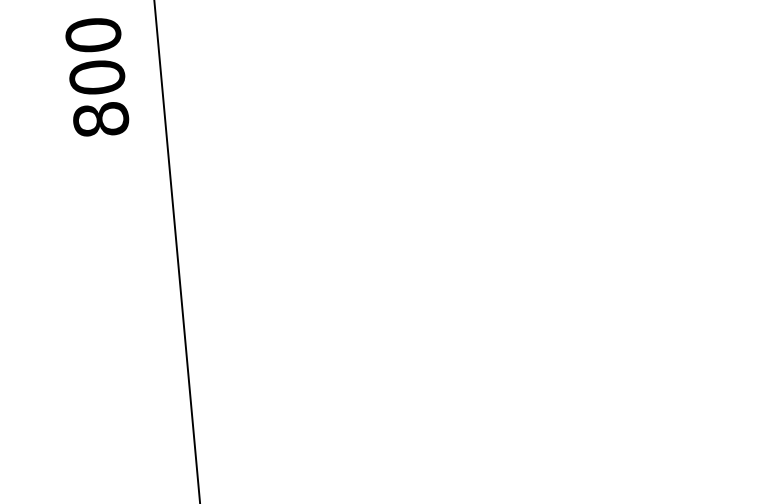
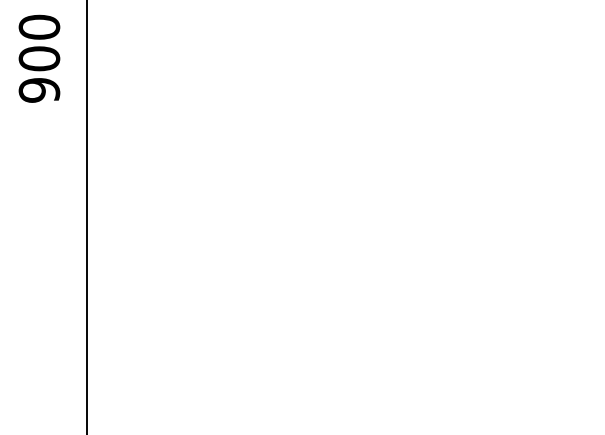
text: (101, 119) -> (39, 90), 800 -> 900

